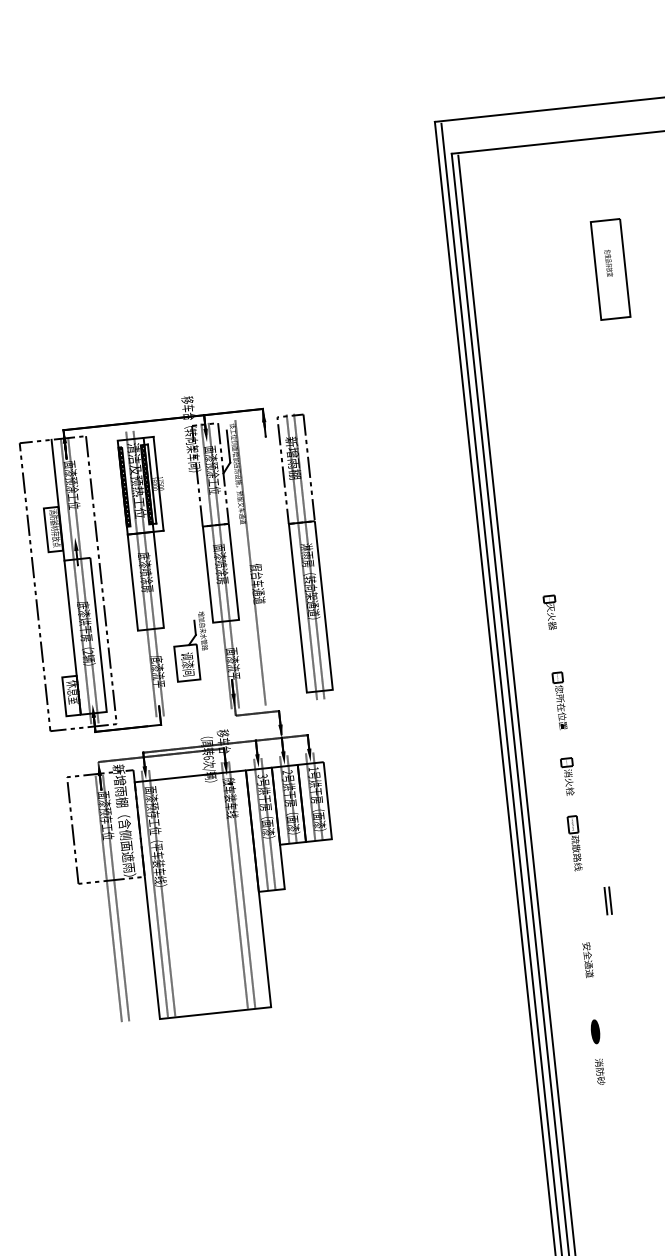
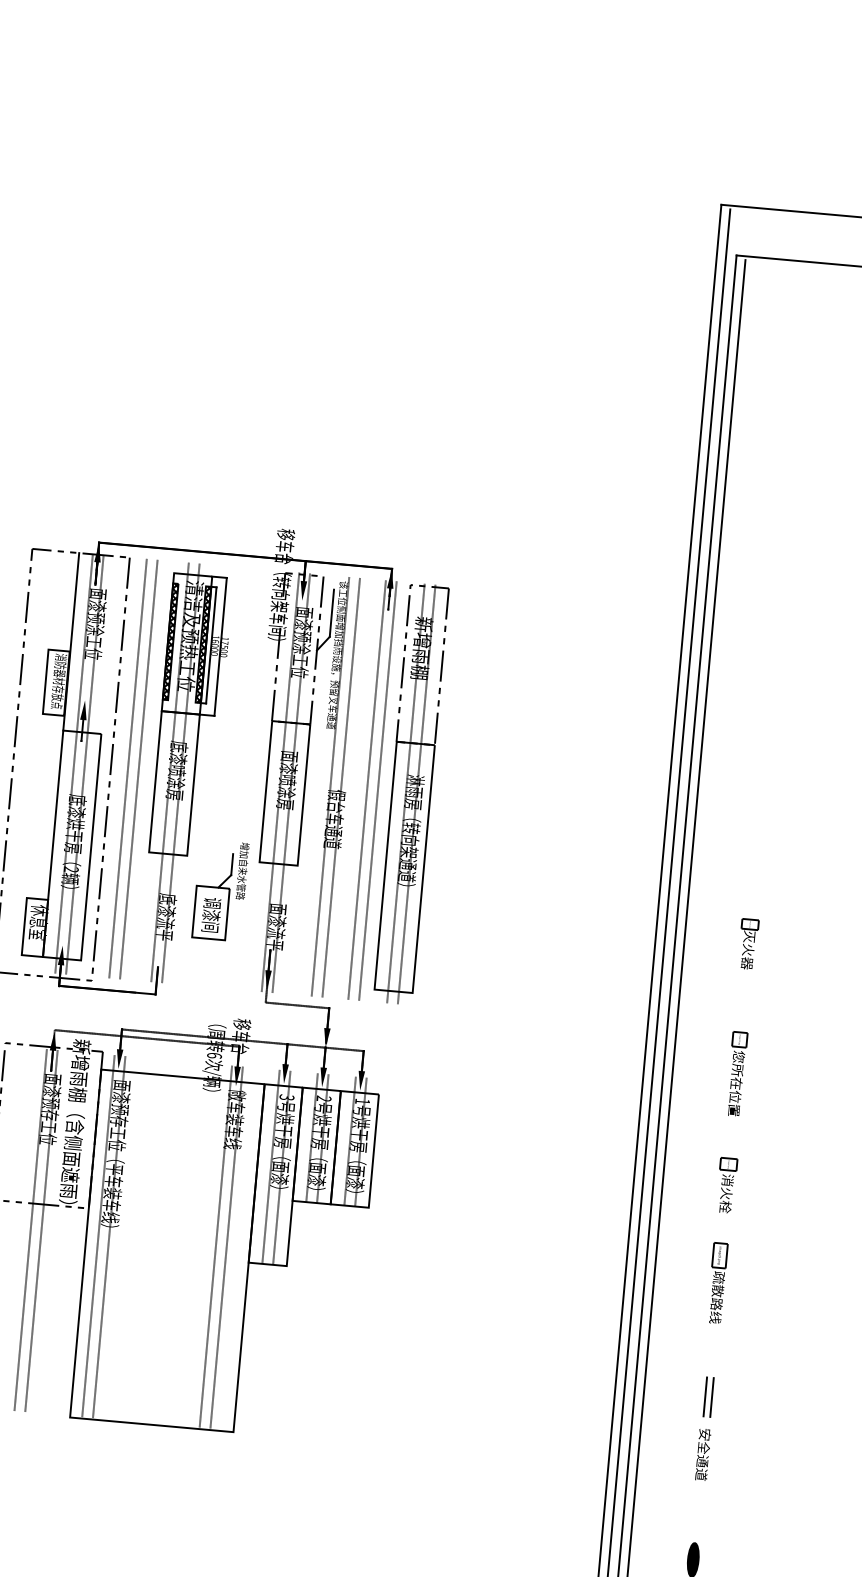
line: (275, 559) -> (367, 789), added
line: (282, 559) -> (377, 791), added
line: (257, 561) -> (340, 786), added
line: (119, 576) -> (137, 769), added
line: (112, 577) -> (127, 768), added
part: (607, 900) -> (707, 1396), moved

